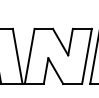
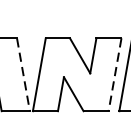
line: (17, 56) -> (23, 74), solid -> dashed
line: (86, 56) -> (114, 74), solid -> dashed

